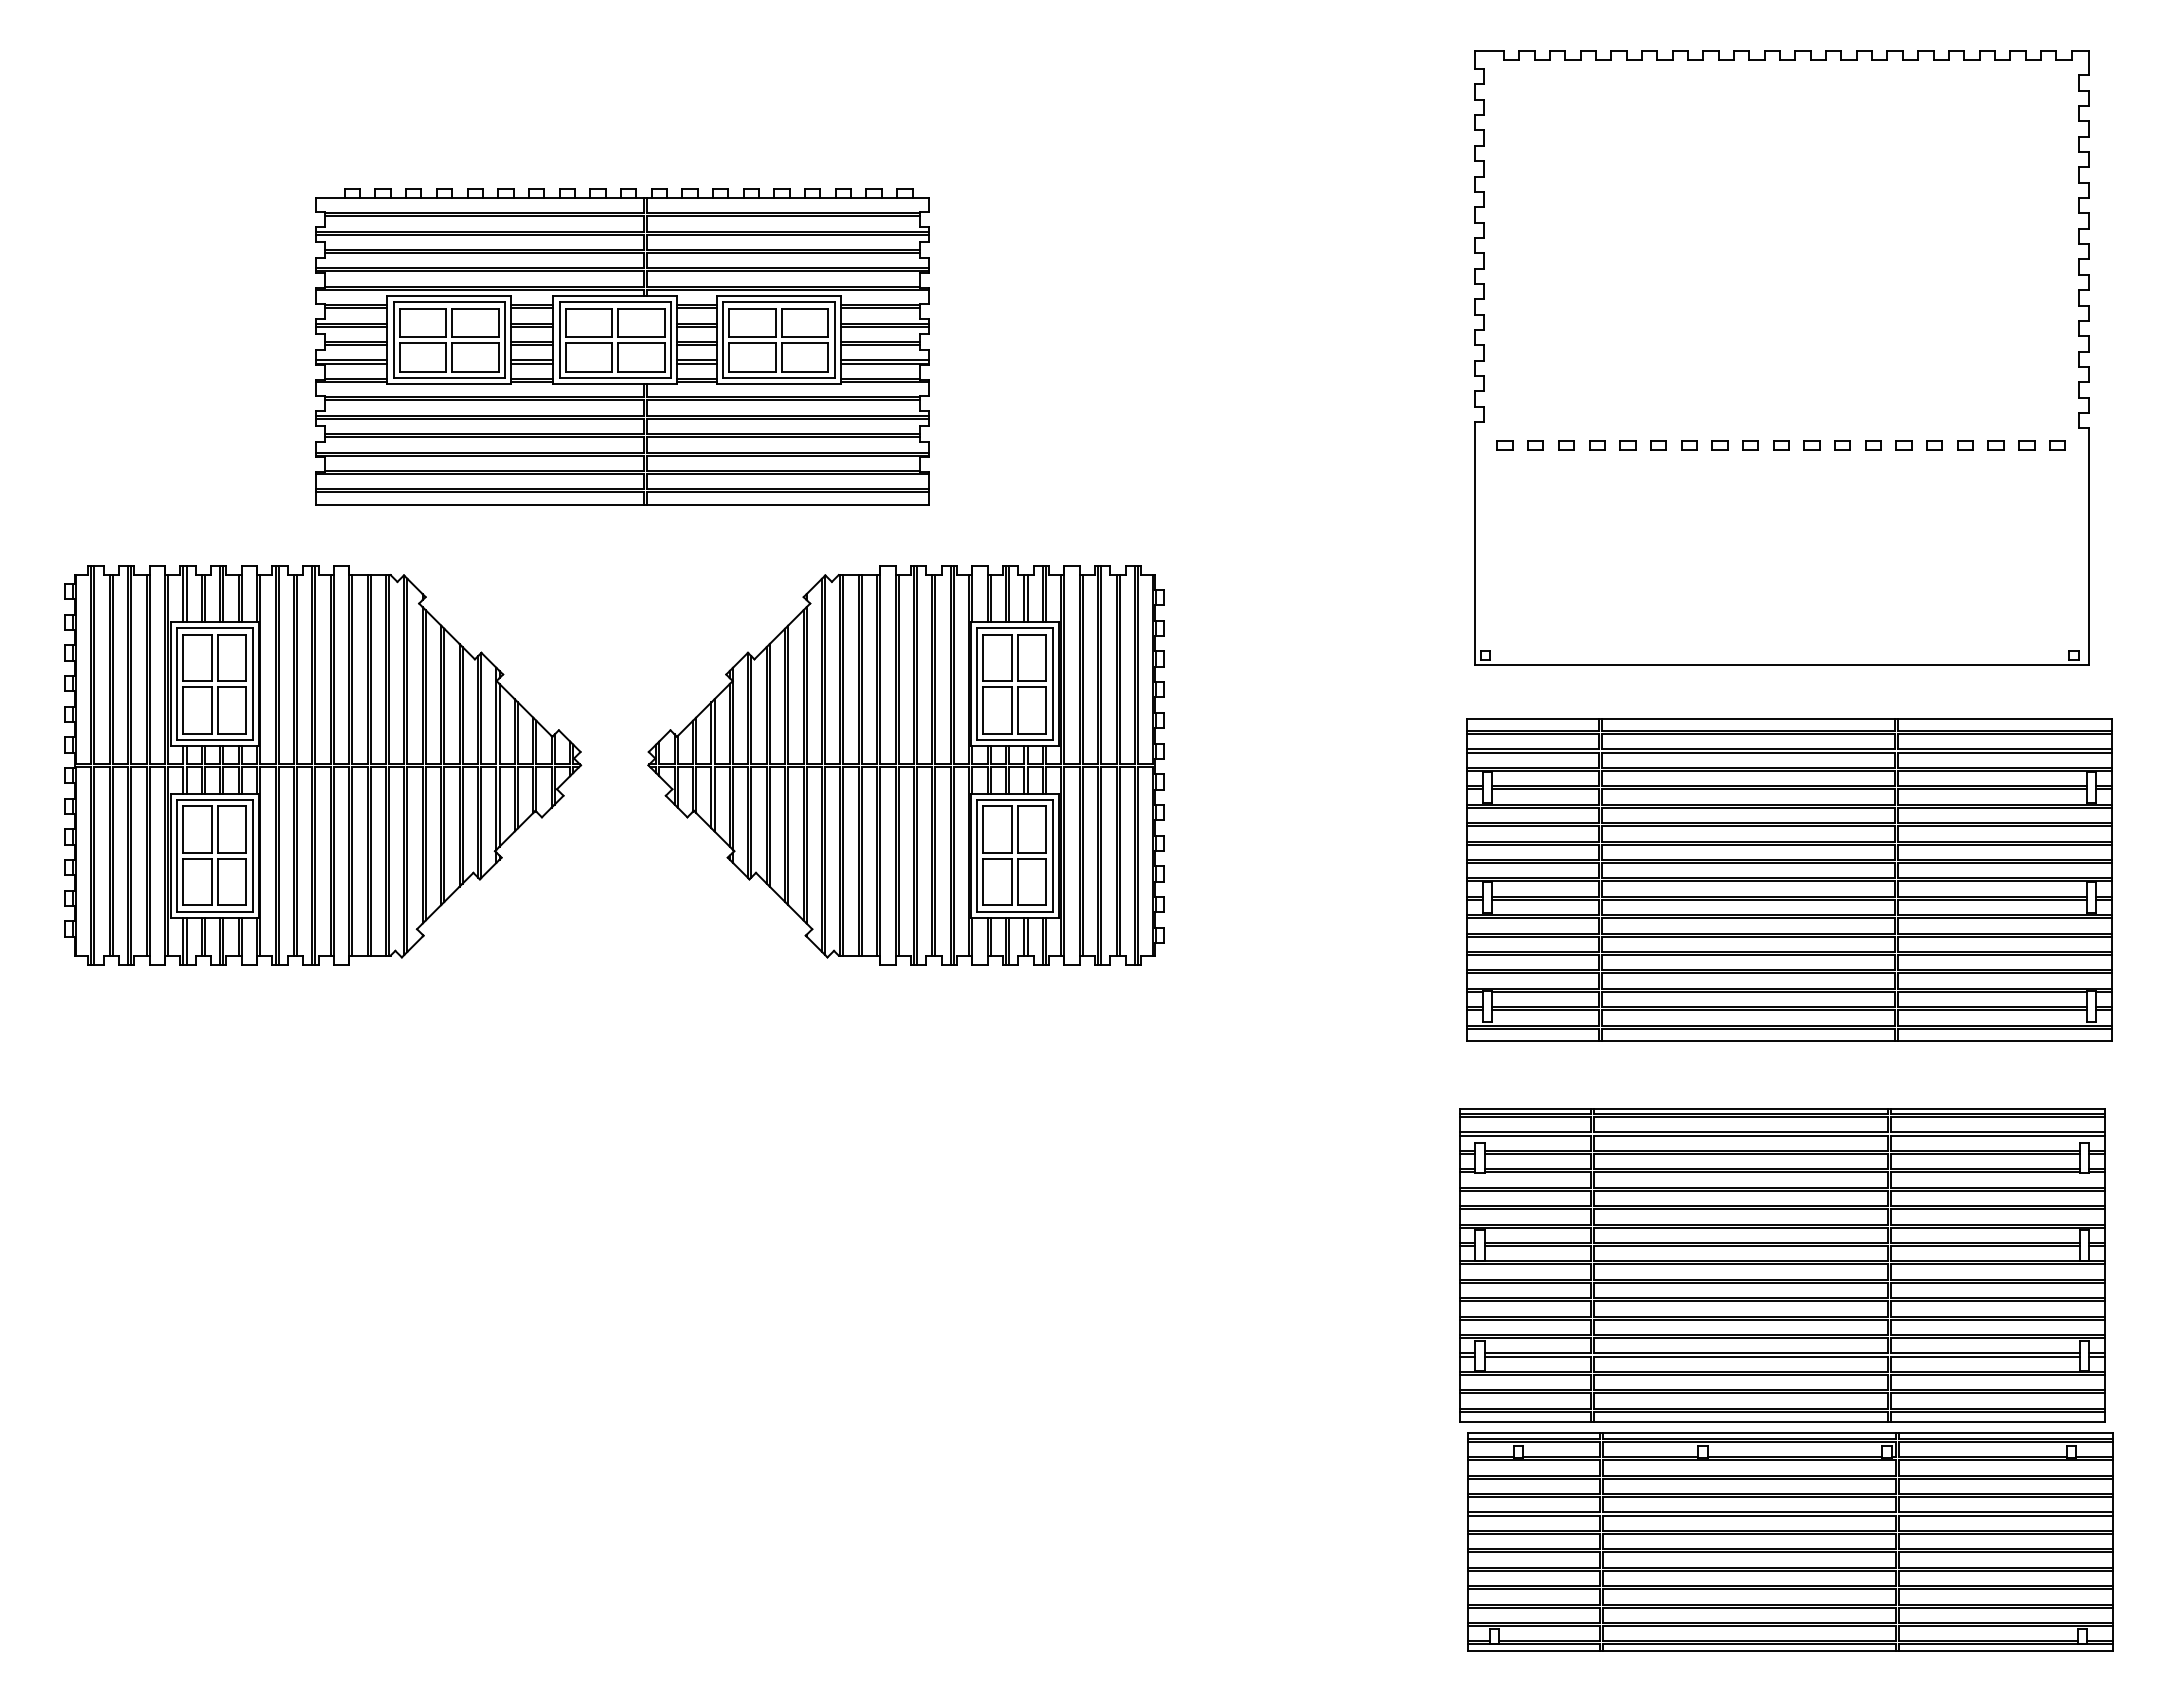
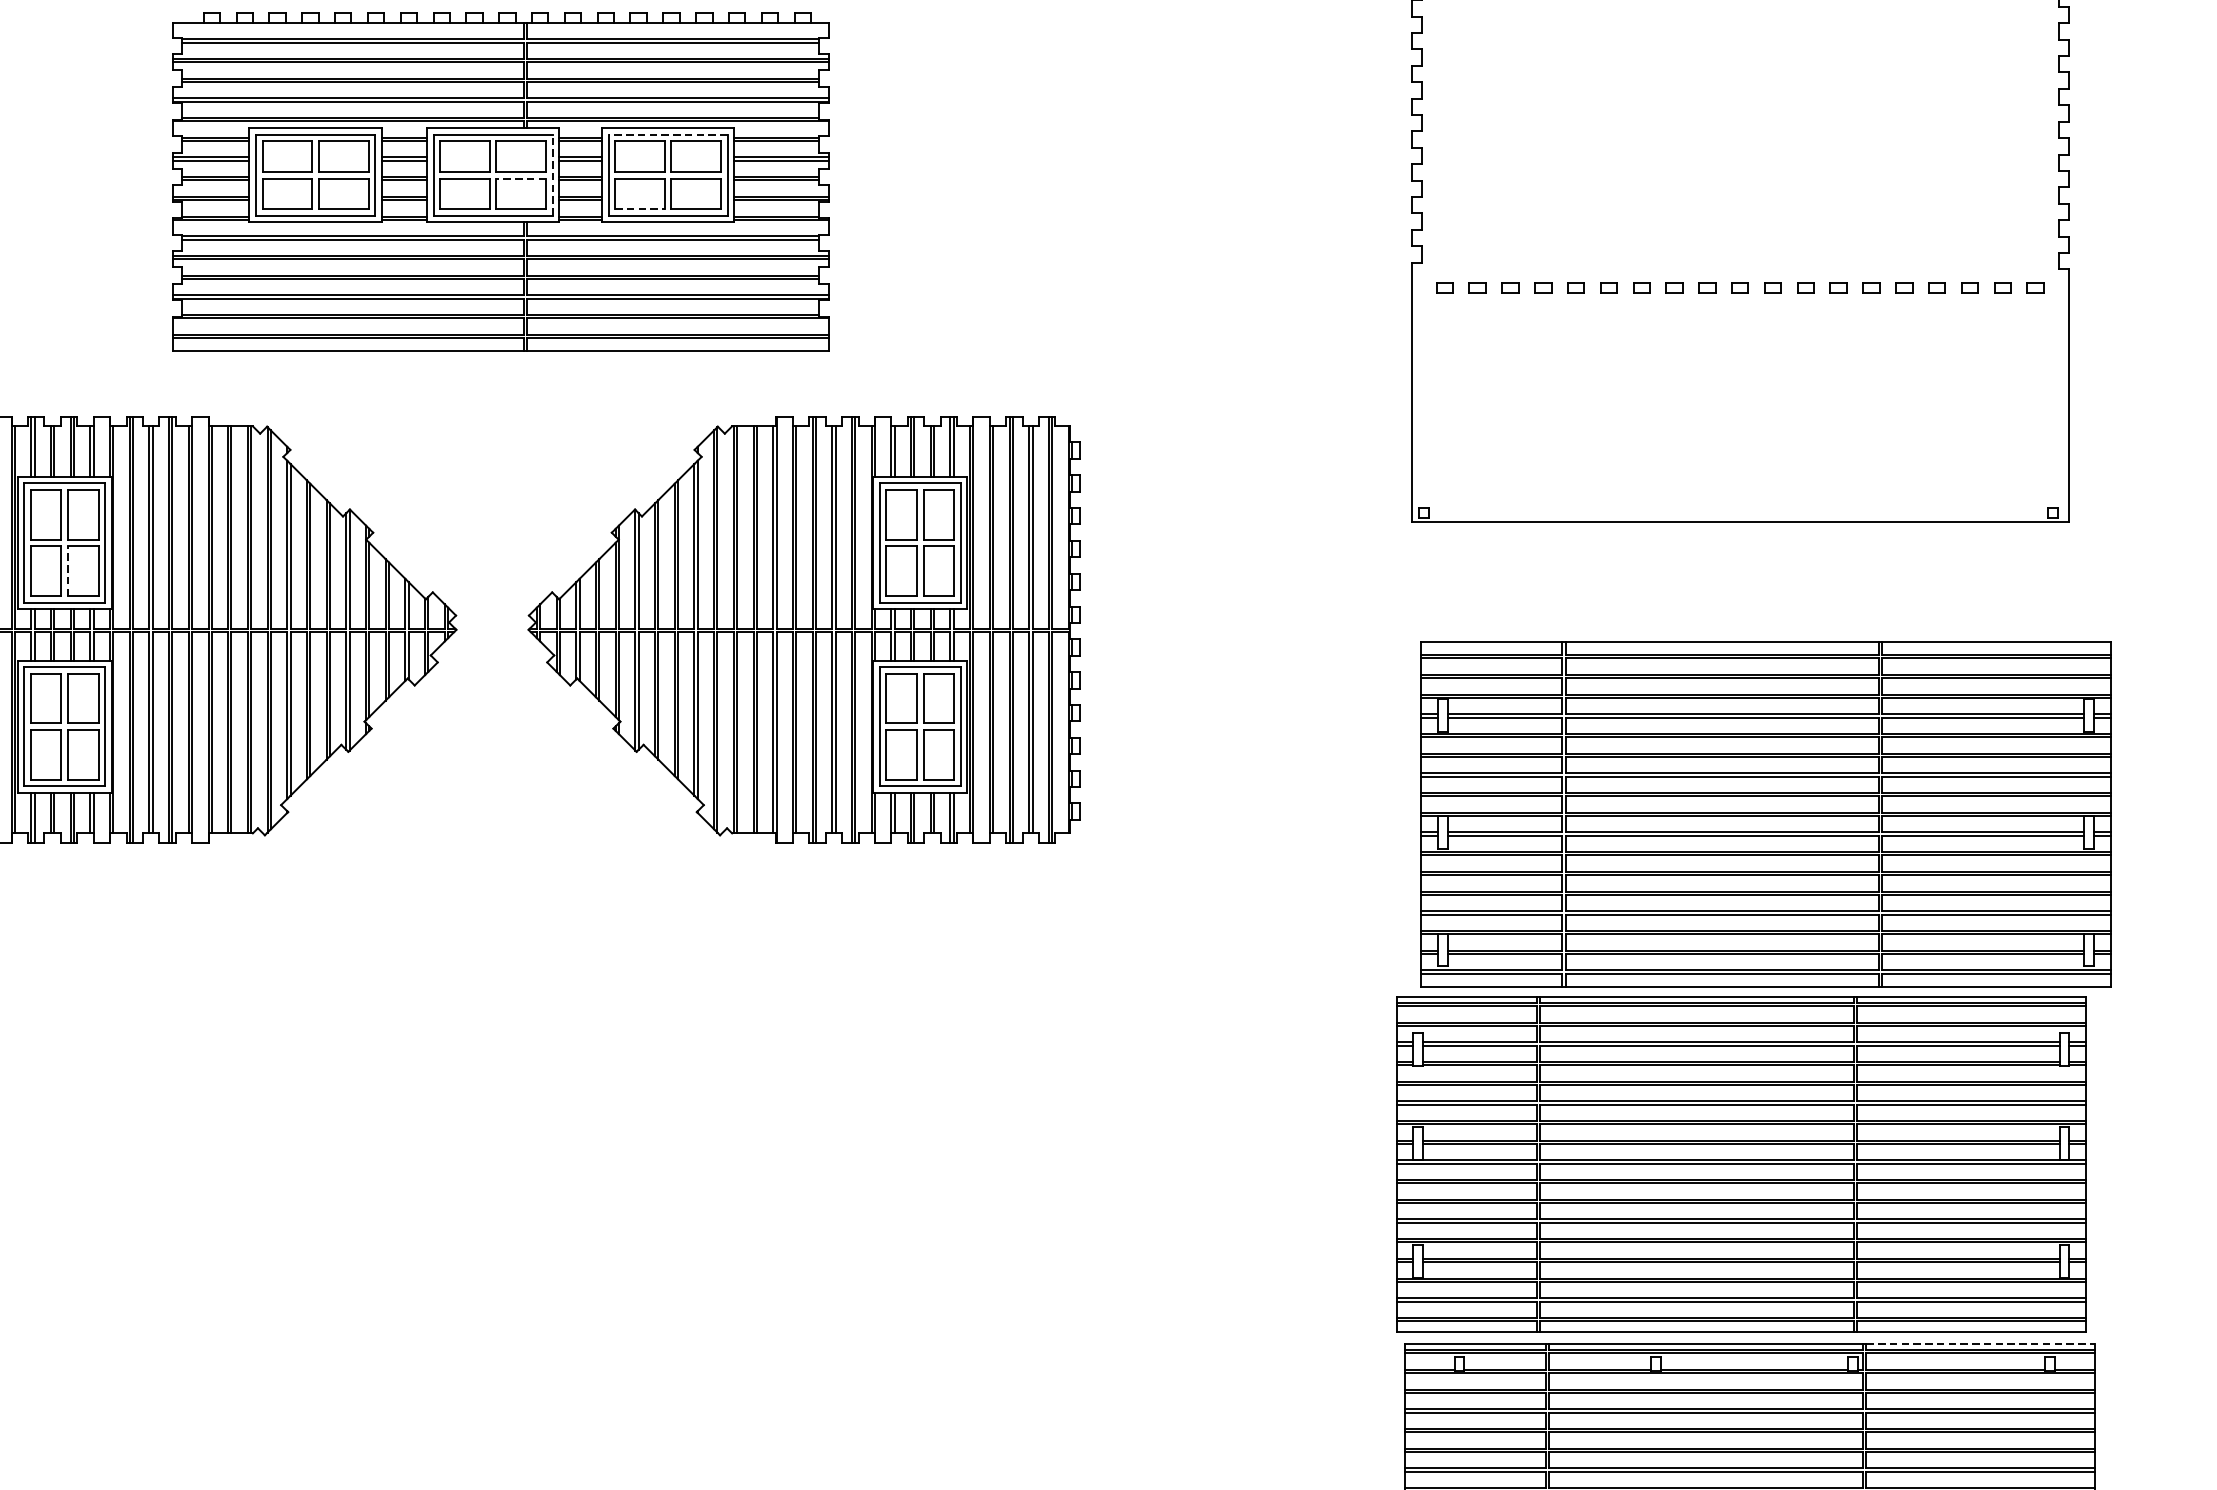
line: (778, 302) -> (667, 134), solid -> dashed
line: (671, 340) -> (553, 175), solid -> dashed
line: (641, 343) -> (521, 178), solid -> dashed
line: (753, 371) -> (640, 208), solid -> dashed
line: (217, 710) -> (67, 571), solid -> dashed
part: (1789, 879) -> (1766, 813), moved
line: (2005, 1433) -> (1979, 1344), solid -> dashed

